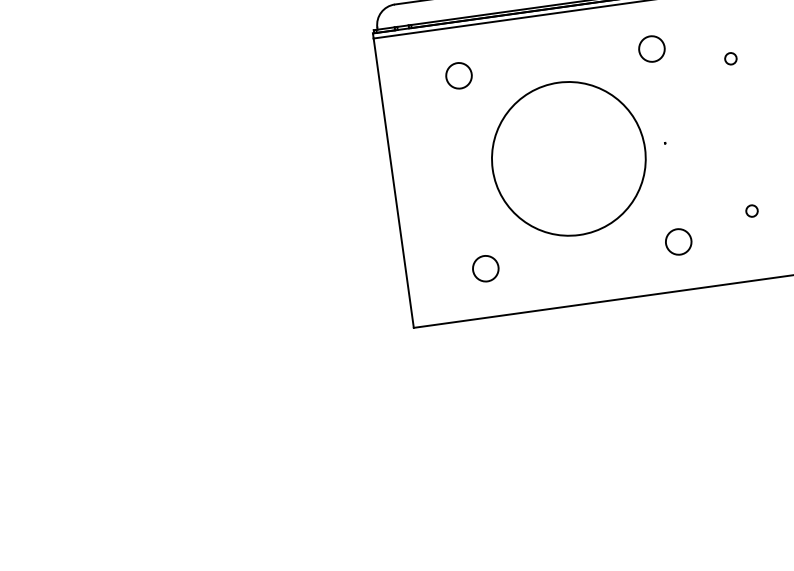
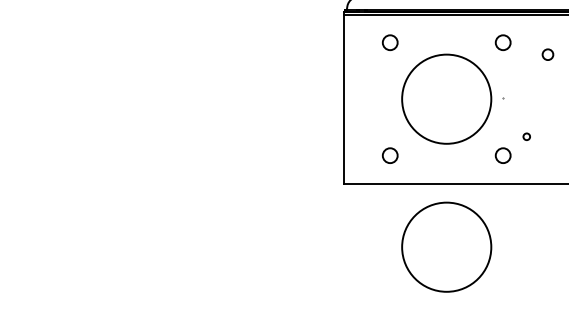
circle: (730, 58) -> (547, 54), size x1.6
circle: (751, 210) -> (526, 136), moved
circle: (603, 410) -> (446, 246), added

